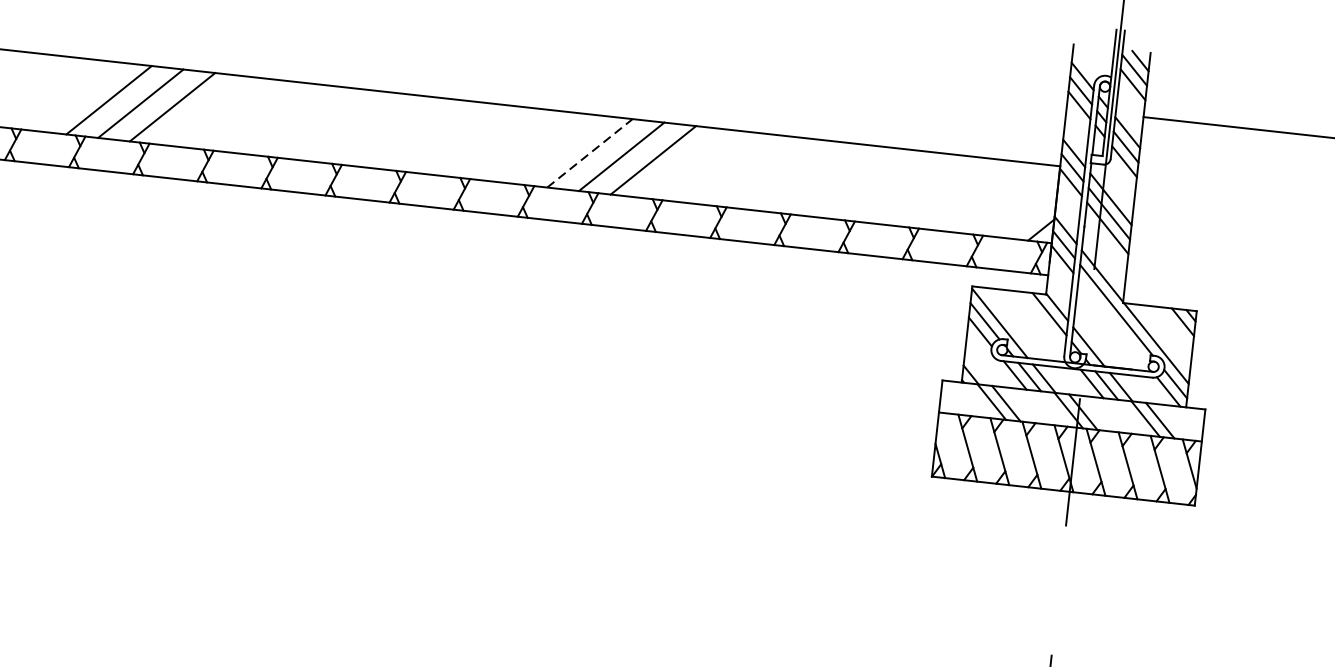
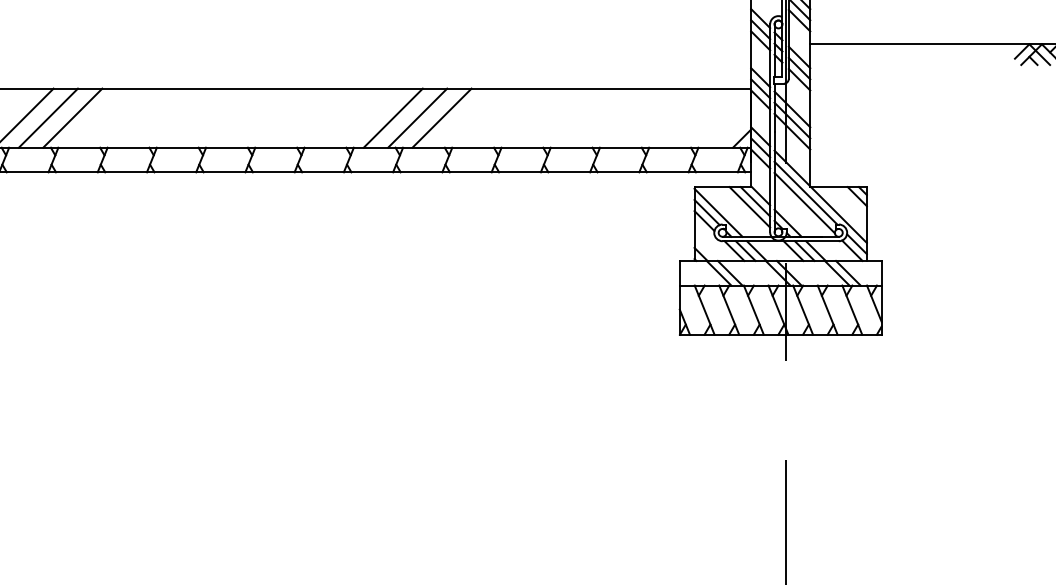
line: (590, 153) -> (393, 118), dashed -> solid
line: (1040, 320) -> (749, 207), added
line: (1113, 322) -> (804, 202), added

